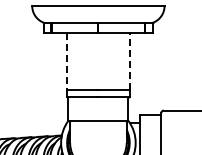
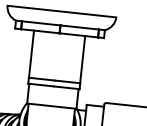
line: (67, 61) -> (31, 54), dashed -> solid
line: (129, 61) -> (82, 59), dashed -> solid

